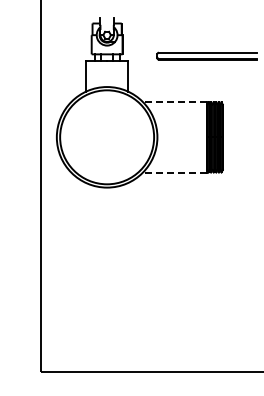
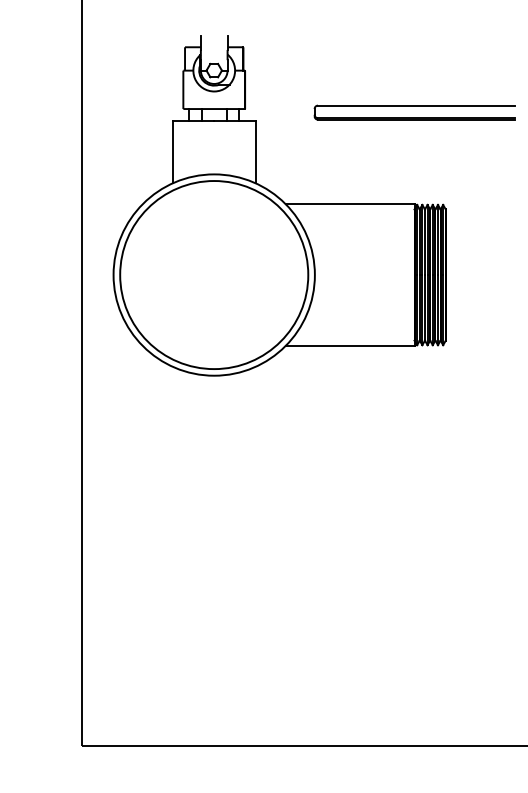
line: (174, 101) -> (349, 203), dashed -> solid
line: (174, 172) -> (349, 345), dashed -> solid

